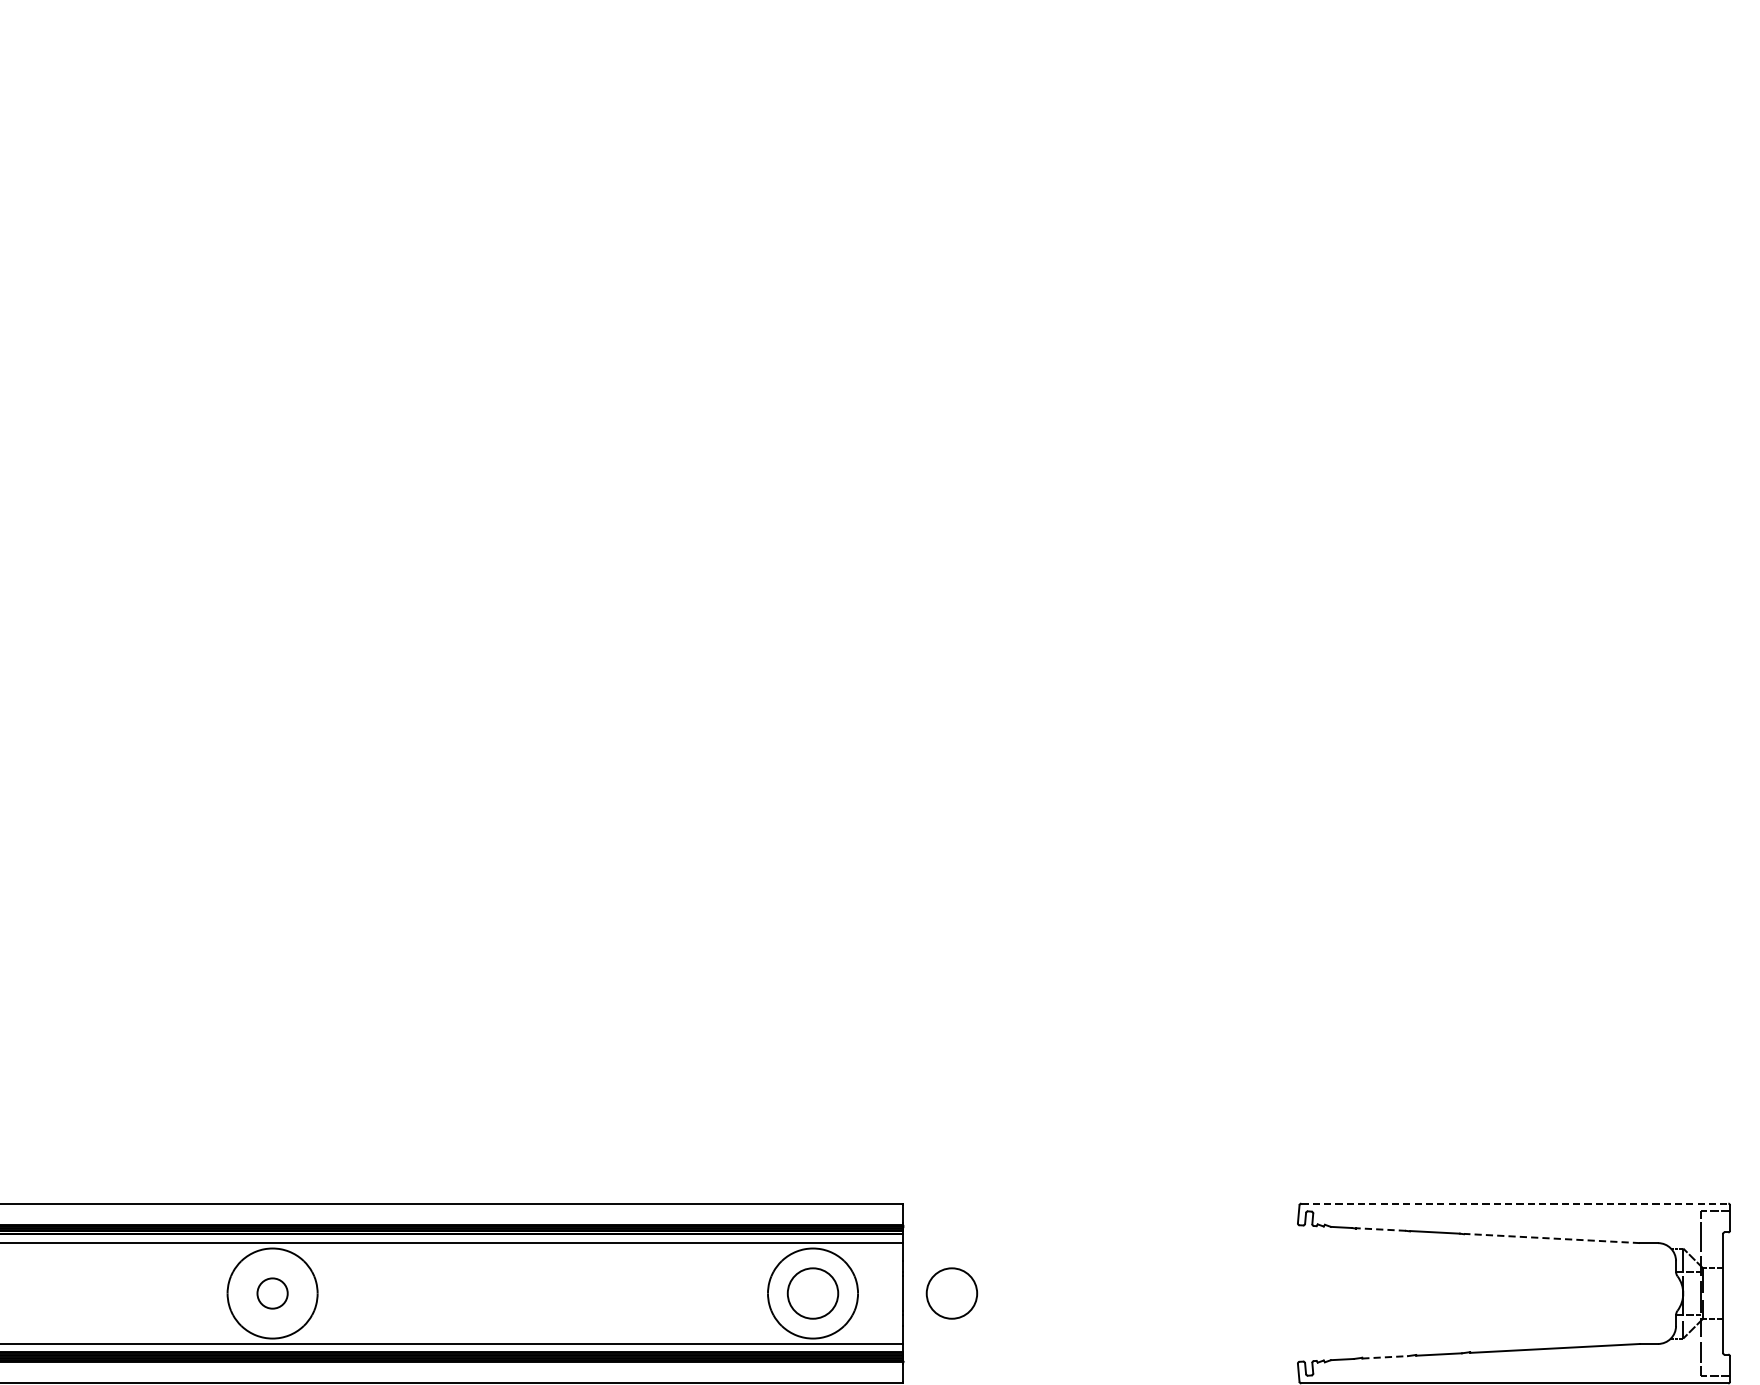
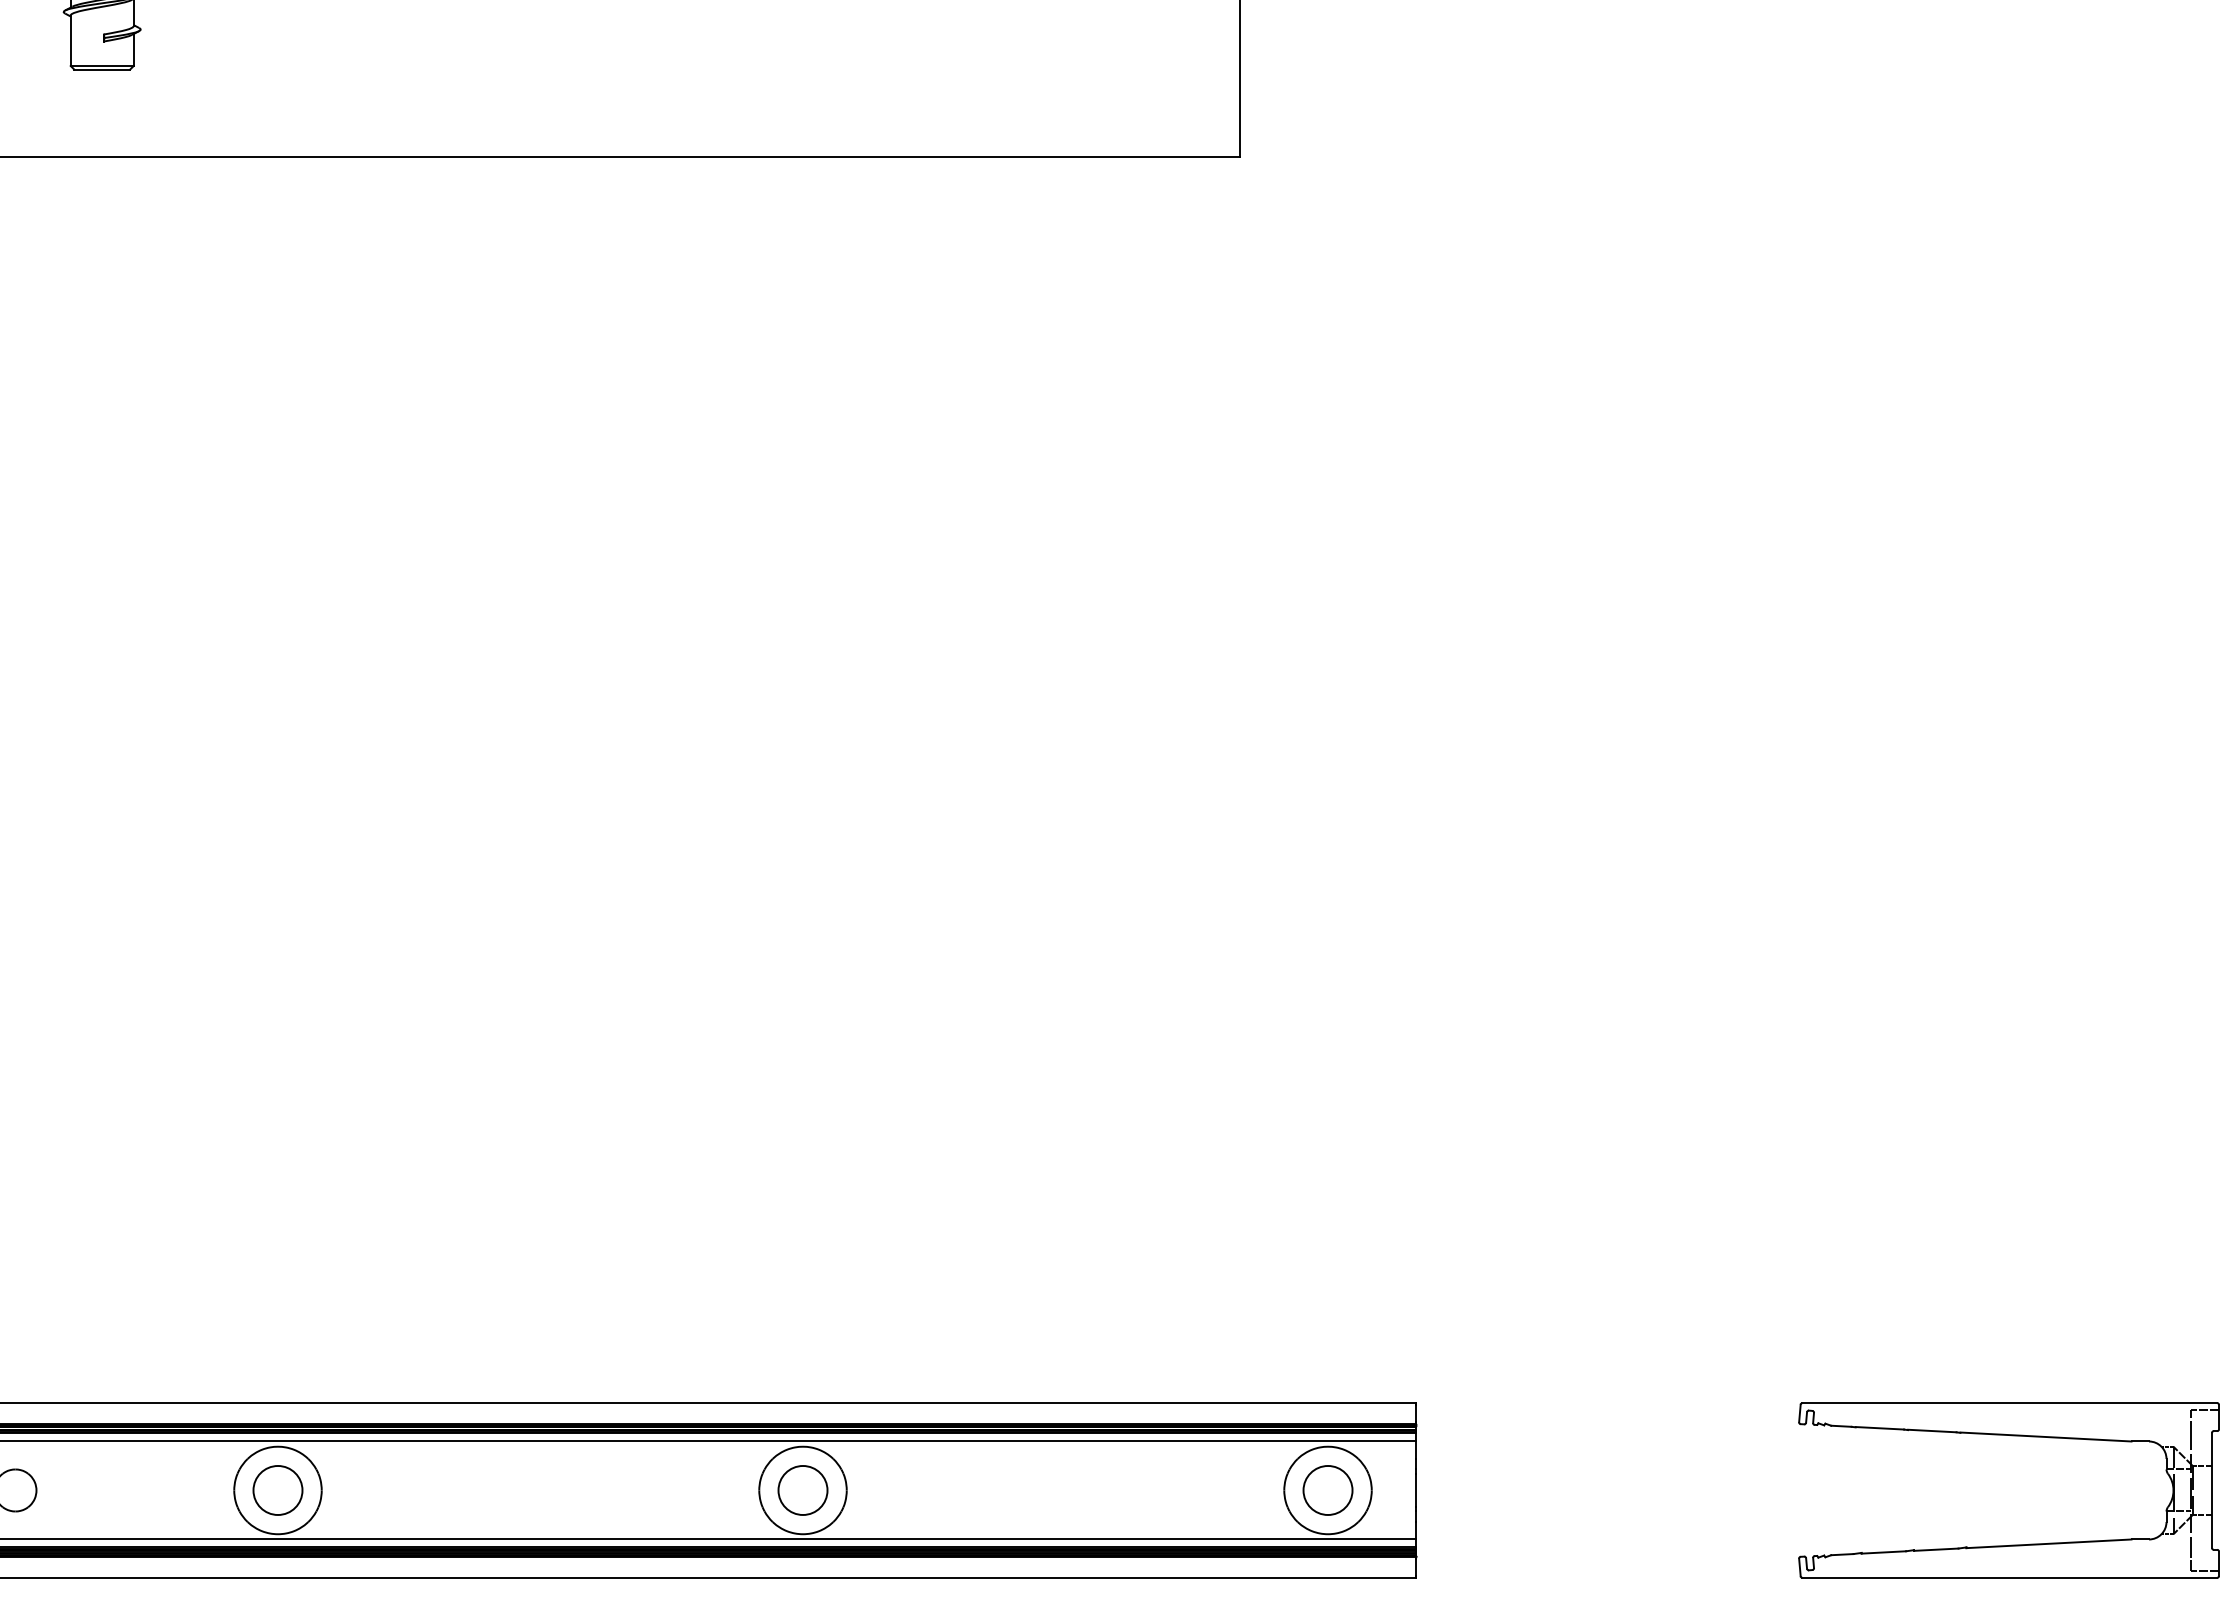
line: (1515, 1204) -> (2010, 1403), dashed -> solid
line: (1380, 1229) -> (1879, 1428), dashed -> solid
line: (1552, 1239) -> (2046, 1437), dashed -> solid
circle: (272, 1292) -> (802, 1489), size x1.67
circle: (951, 1293) -> (1462, 1490), removed
line: (1385, 1357) -> (1884, 1552), dashed -> solid

